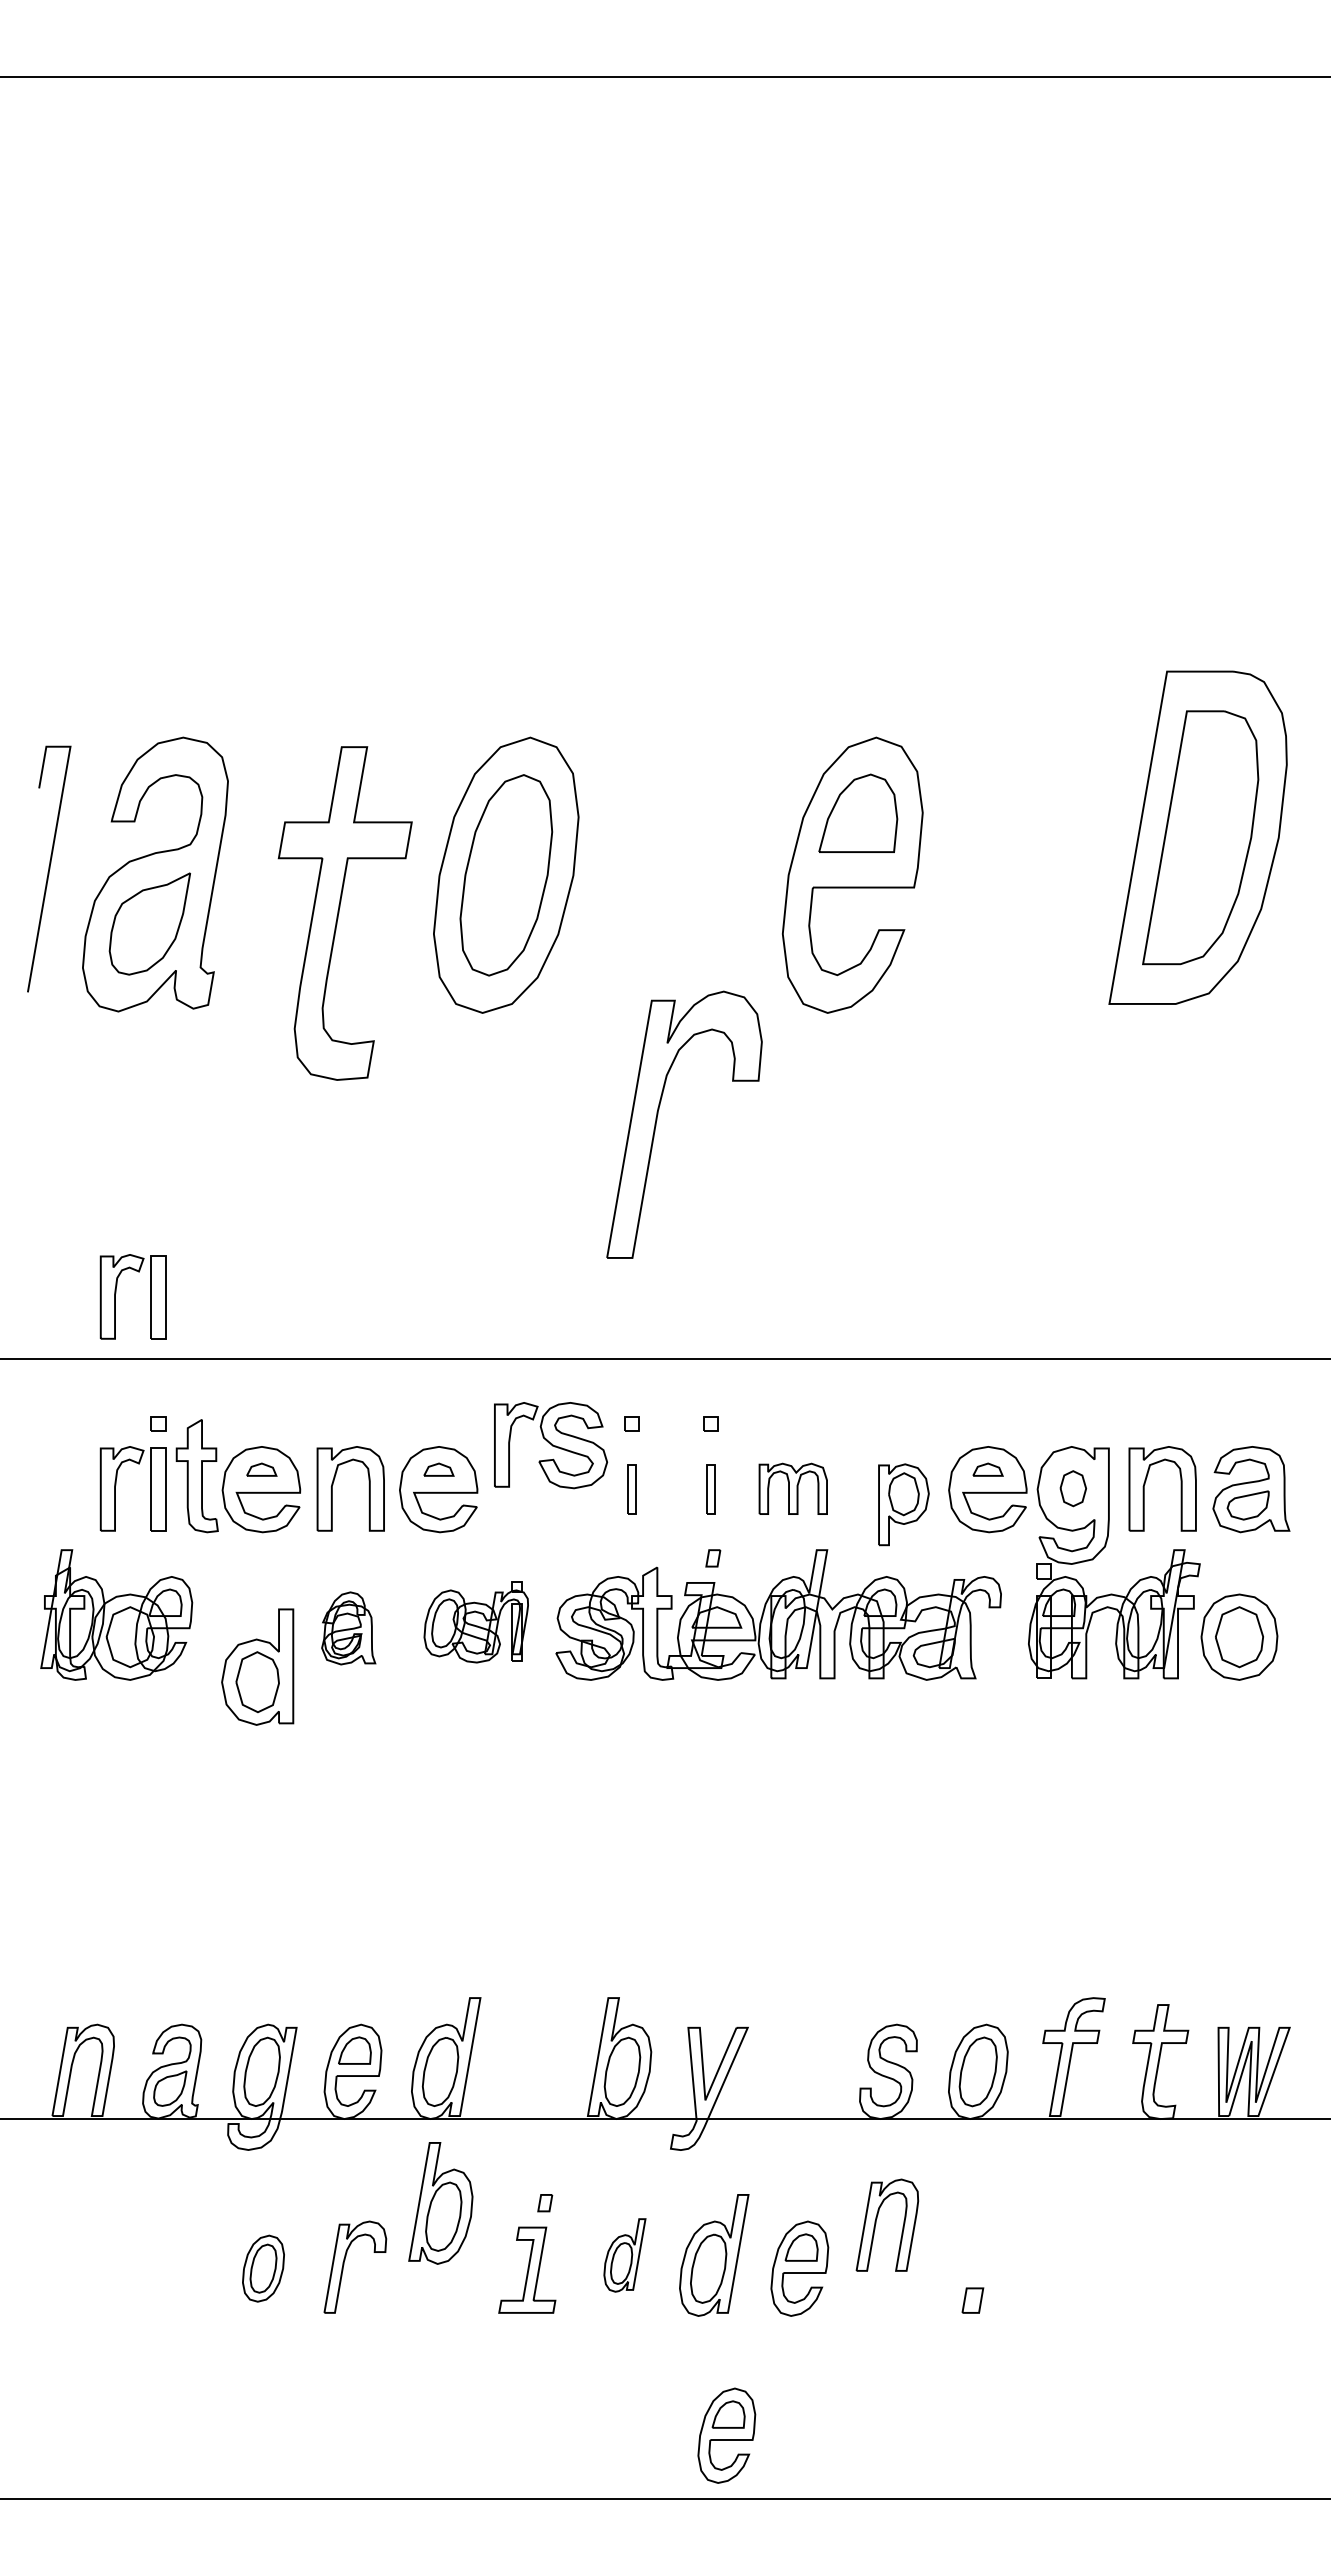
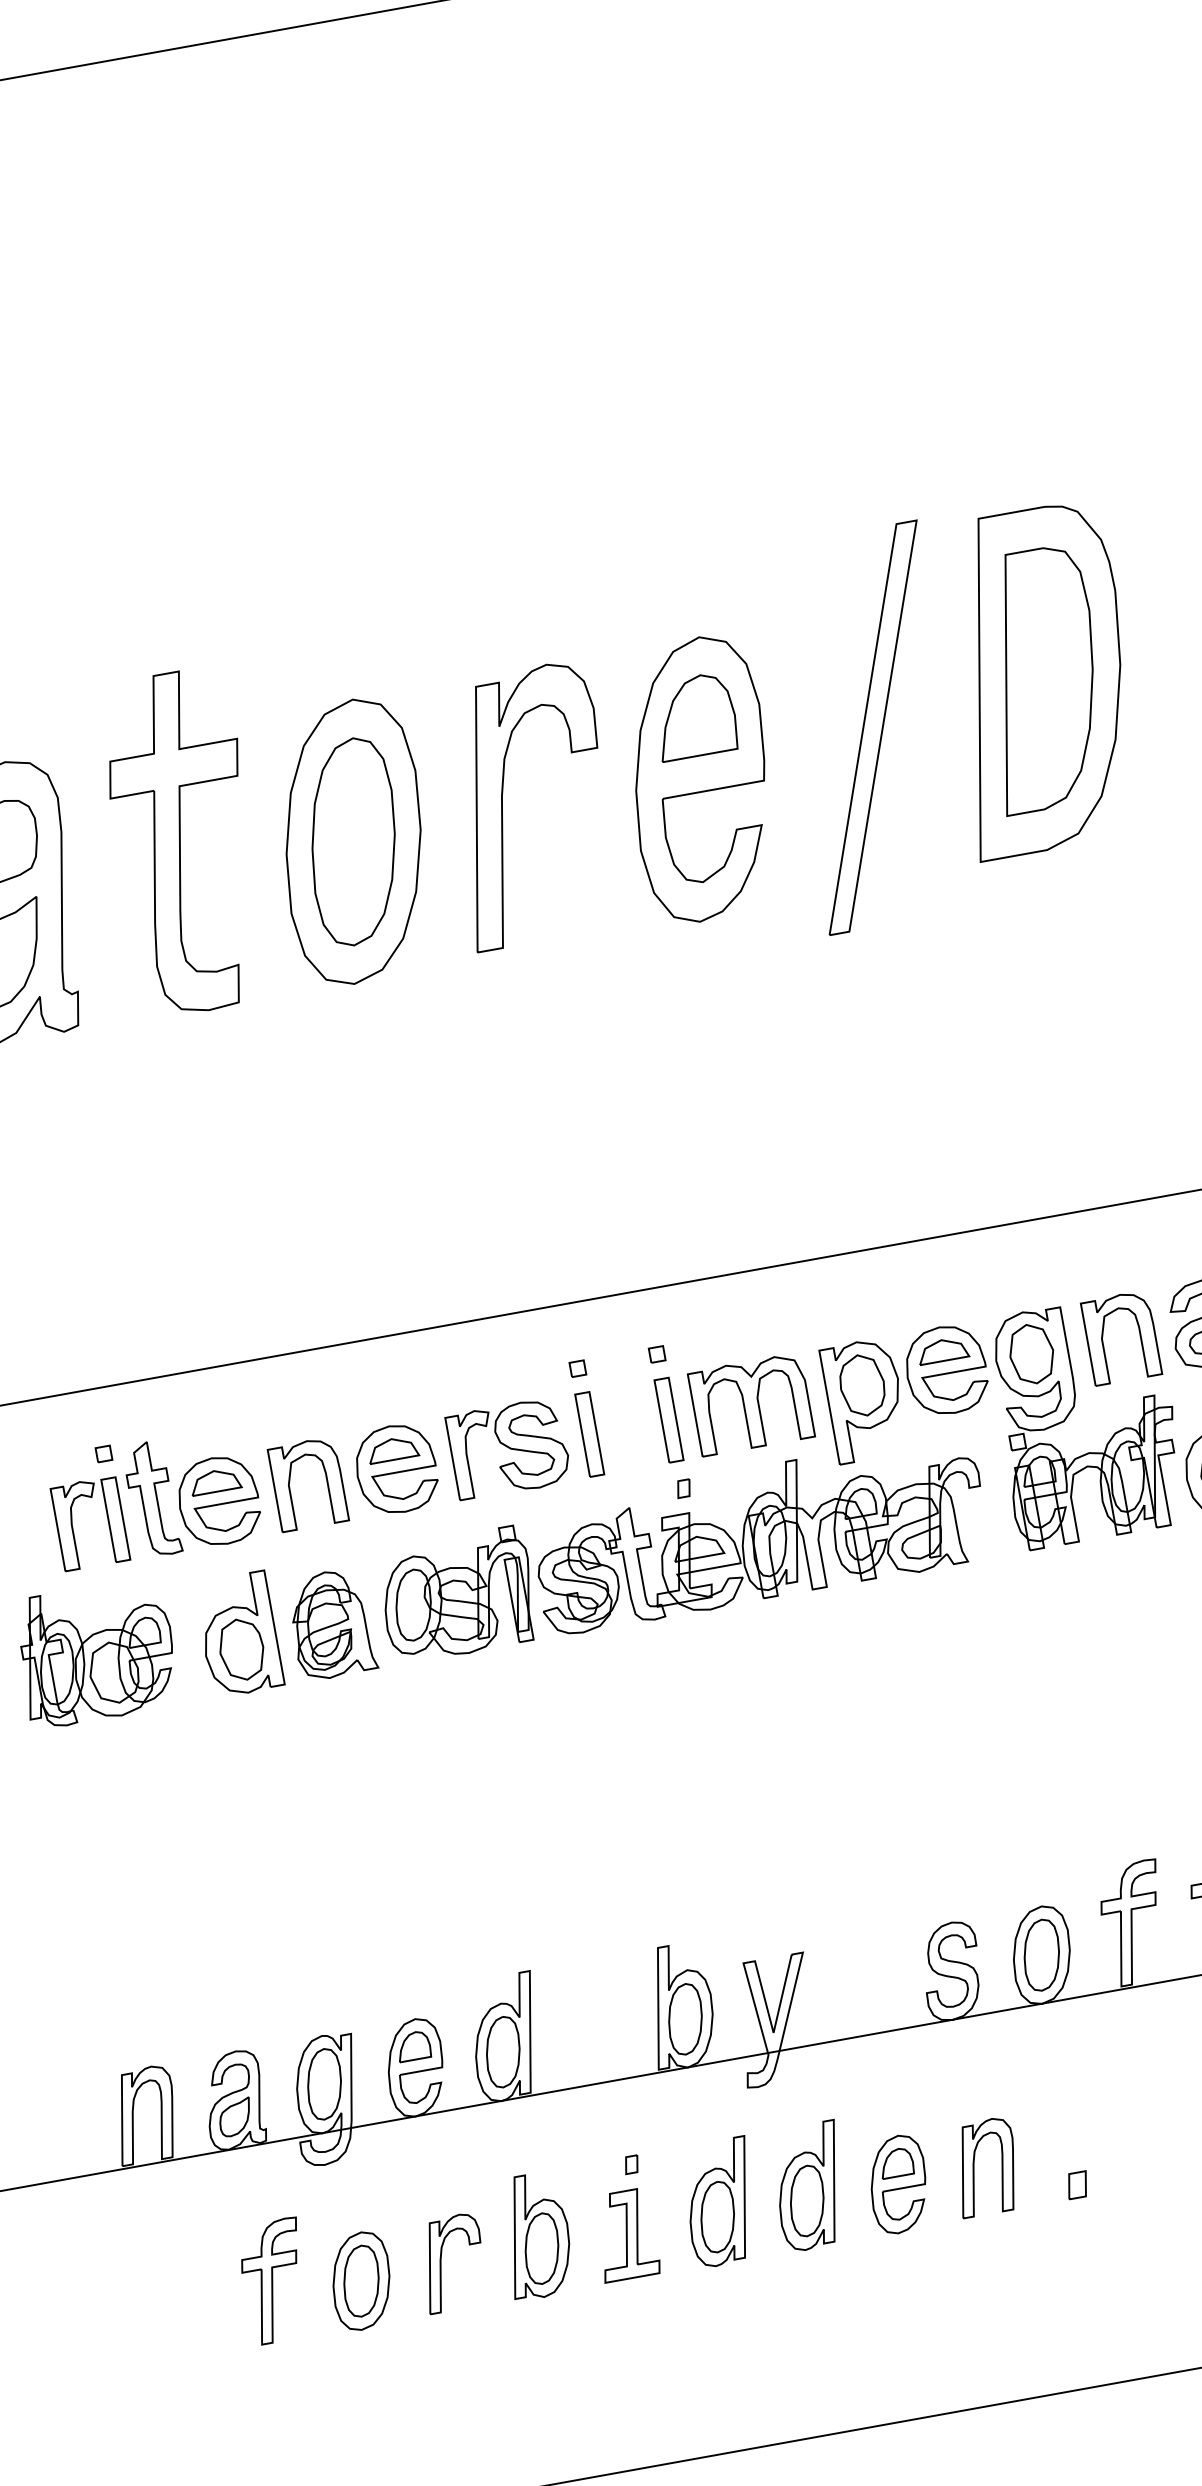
part: (1029, 855) -> (873, 727), added
part: (344, 913) -> (186, 842), moved
part: (657, 1120) -> (503, 805), moved
part: (116, 1293) -> (38, 1330), removed
part: (551, 1445) -> (509, 1448), moved
part: (261, 1469) -> (215, 1481), size x1.67
part: (438, 1469) -> (392, 1449), size x1.67
part: (987, 1469) -> (942, 1350), size x1.67
part: (793, 1488) -> (751, 1404), size x1.67
part: (1073, 1488) -> (1031, 1353), size x1.67
part: (631, 1489) -> (589, 1434), size x1.67
part: (710, 1489) -> (668, 1420), size x1.67
part: (903, 1504) -> (864, 1400), size x1.43
part: (476, 1621) -> (458, 1594), size x1.43
part: (348, 1628) -> (331, 1624), size x1.43
part: (257, 1666) -> (238, 1634), moved
part: (440, 2203) -> (536, 2235), moved
part: (876, 2224) -> (974, 2168), moved
part: (180, 2253) -> (275, 2280), added
part: (624, 2255) -> (720, 2202), size x1.67
part: (263, 2268) -> (361, 2280), size x1.43
part: (726, 2435) -> (855, 2364), removed

